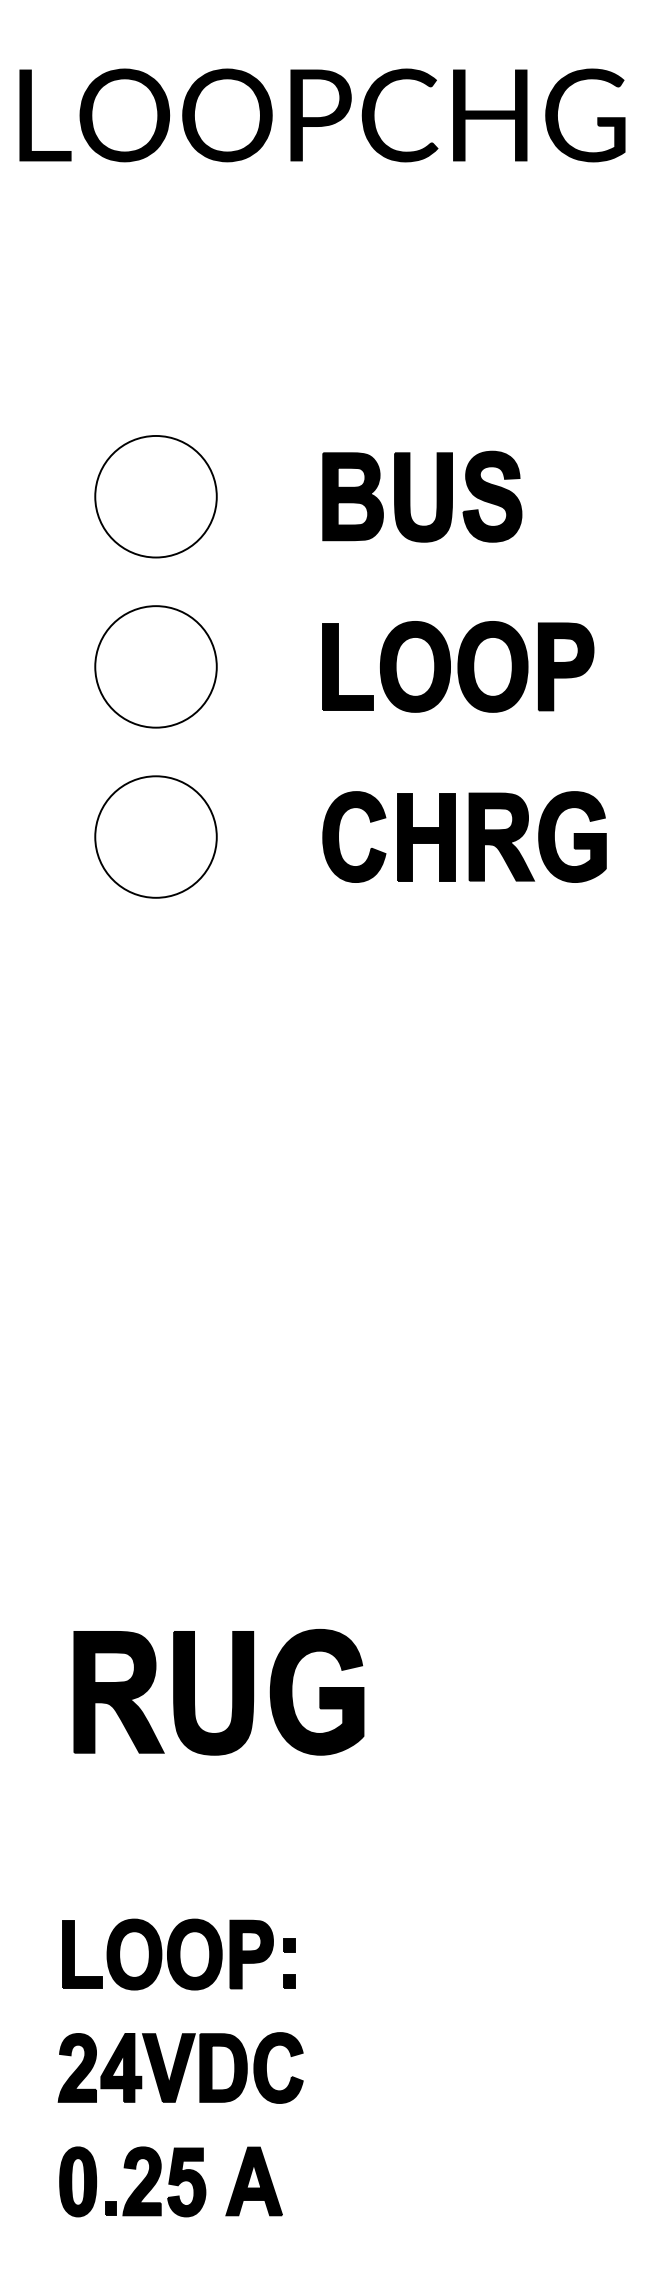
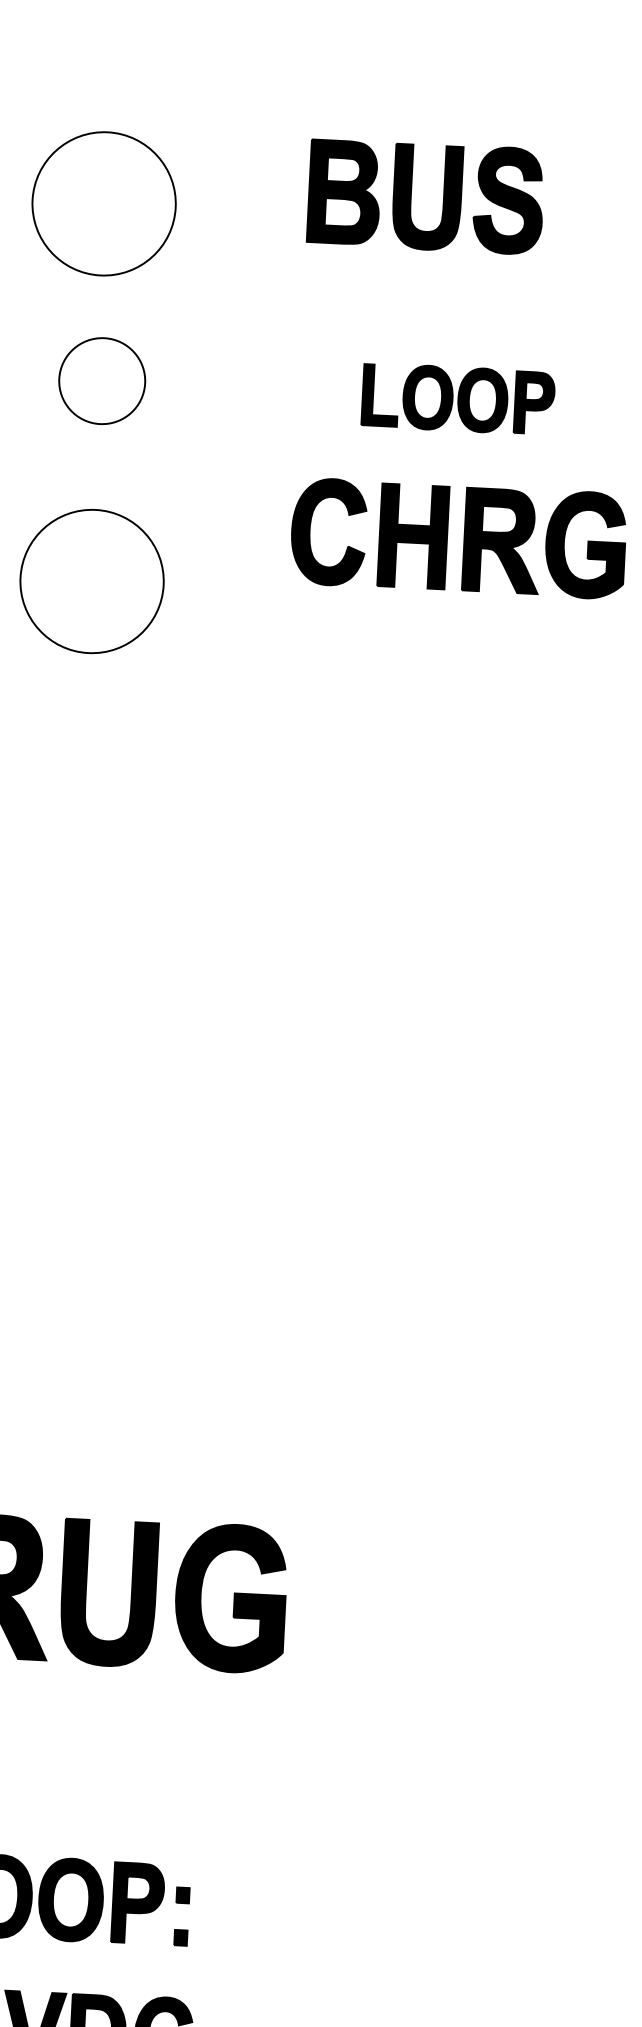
part: (155, 496) -> (103, 203), moved
part: (155, 666) -> (101, 380), size x0.6
part: (458, 666) -> (458, 398), size x0.6
part: (464, 836) -> (458, 538), moved

